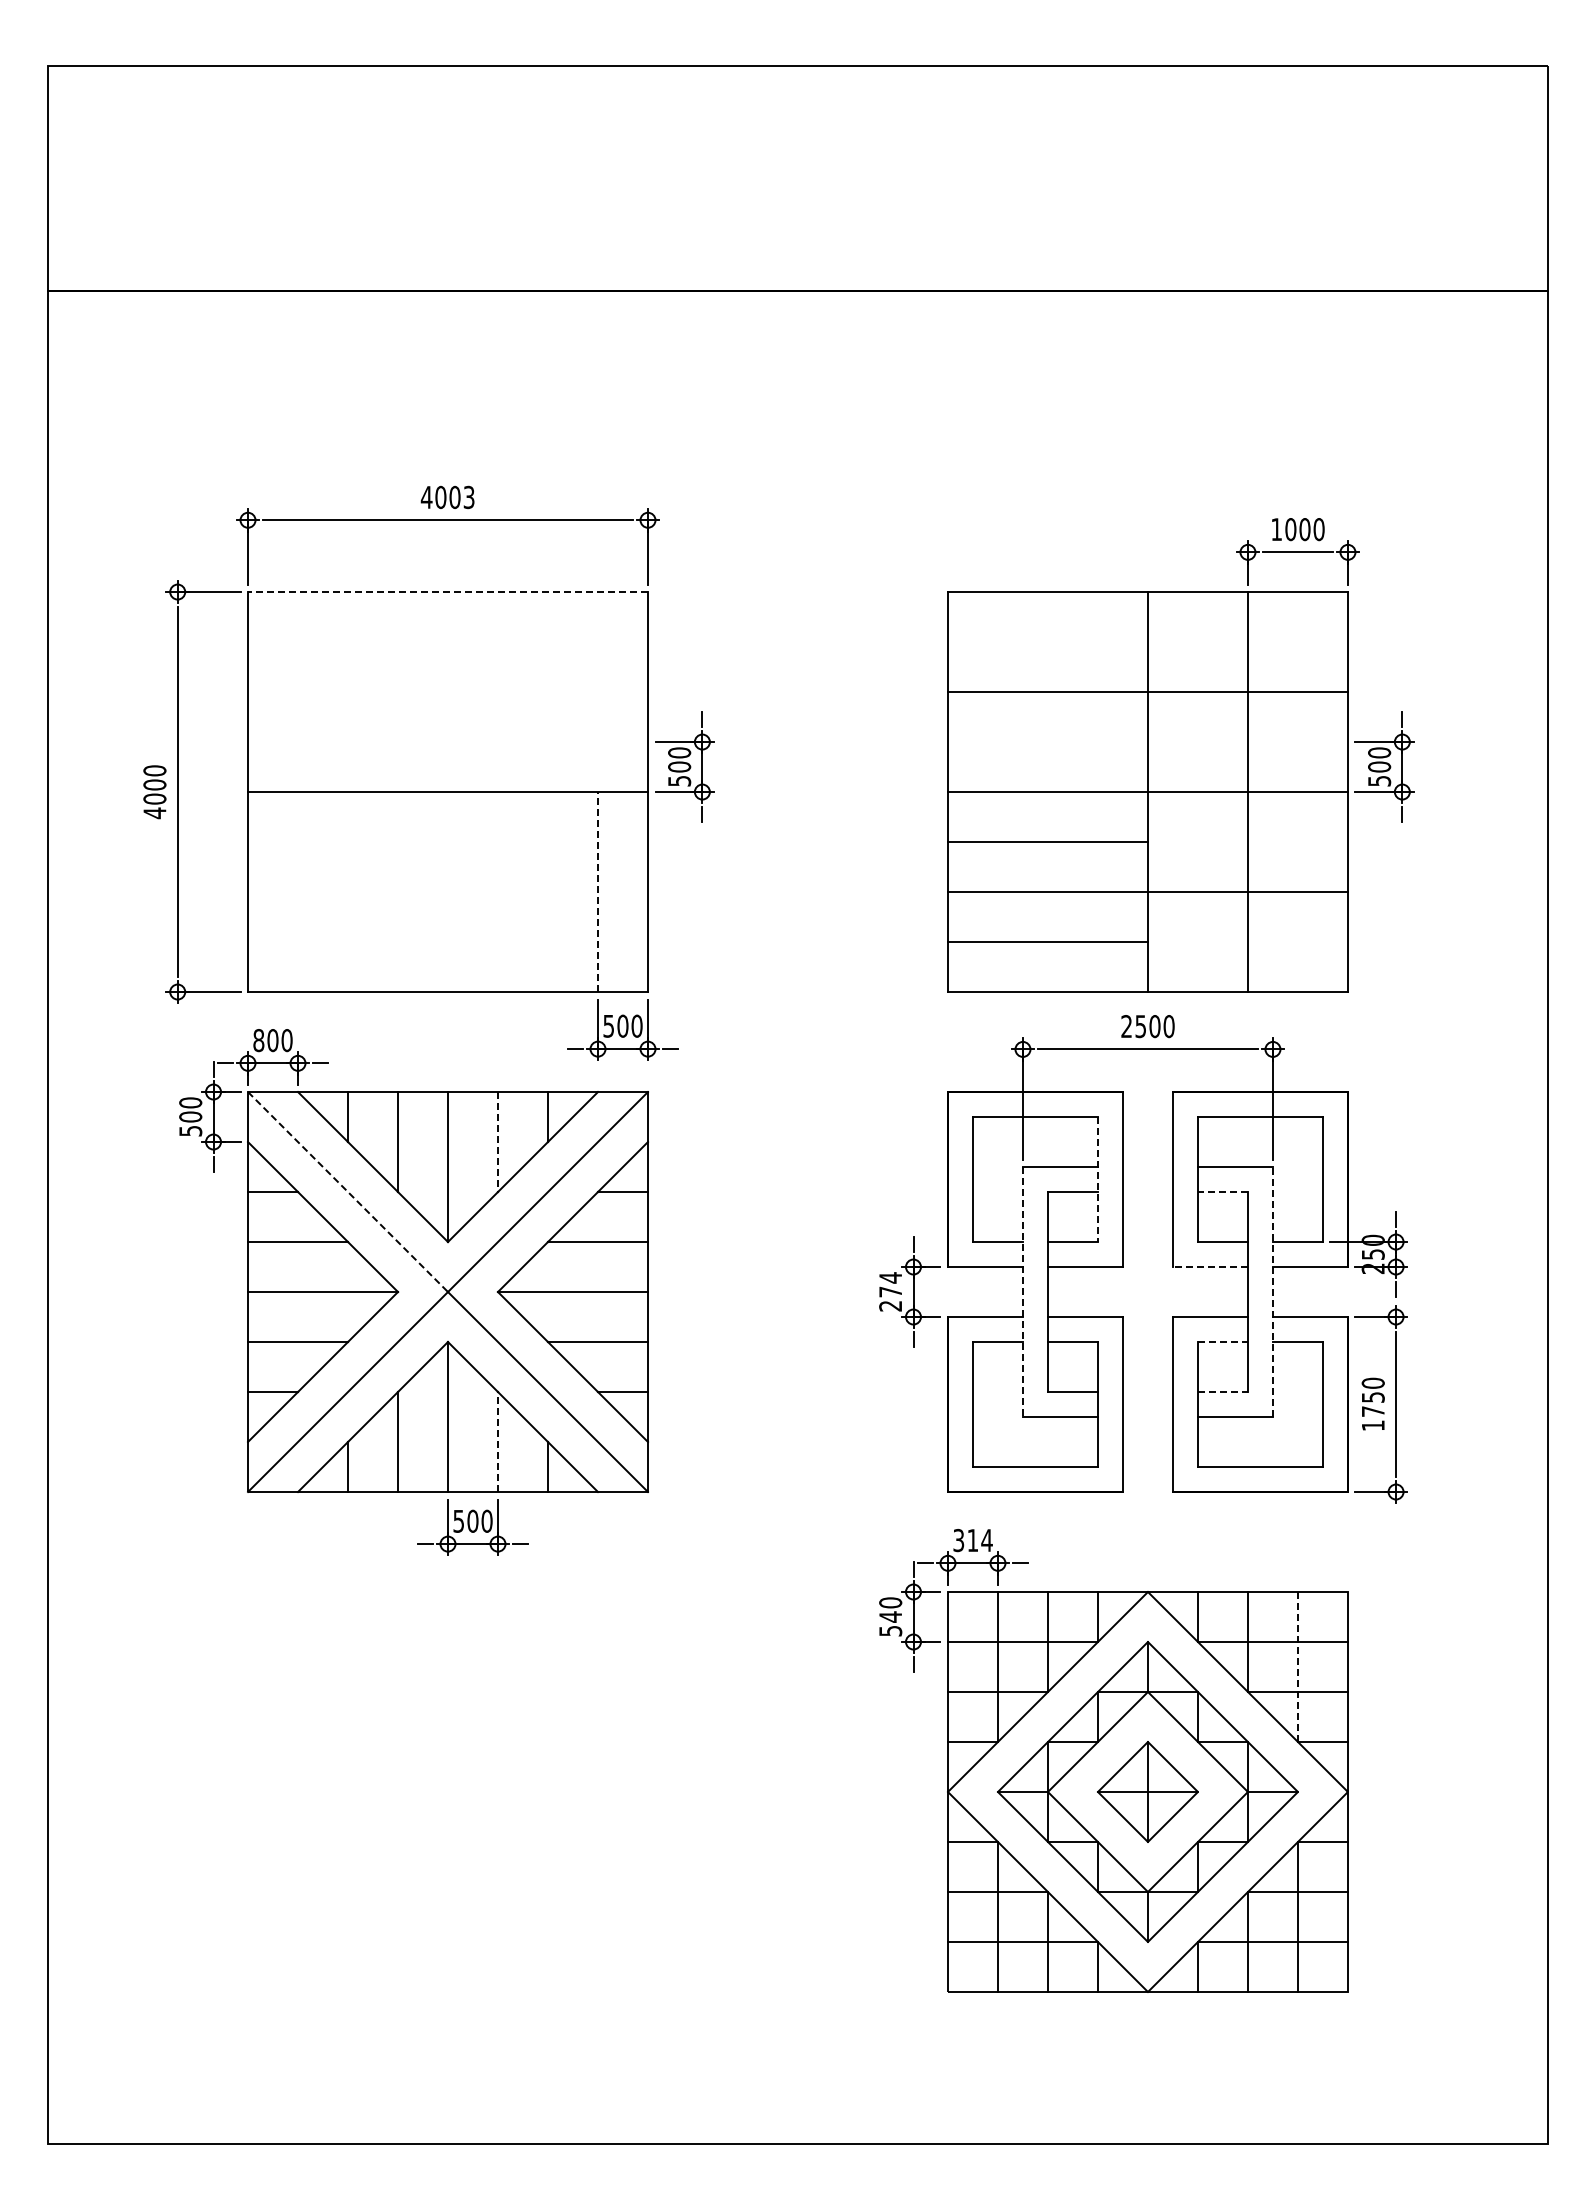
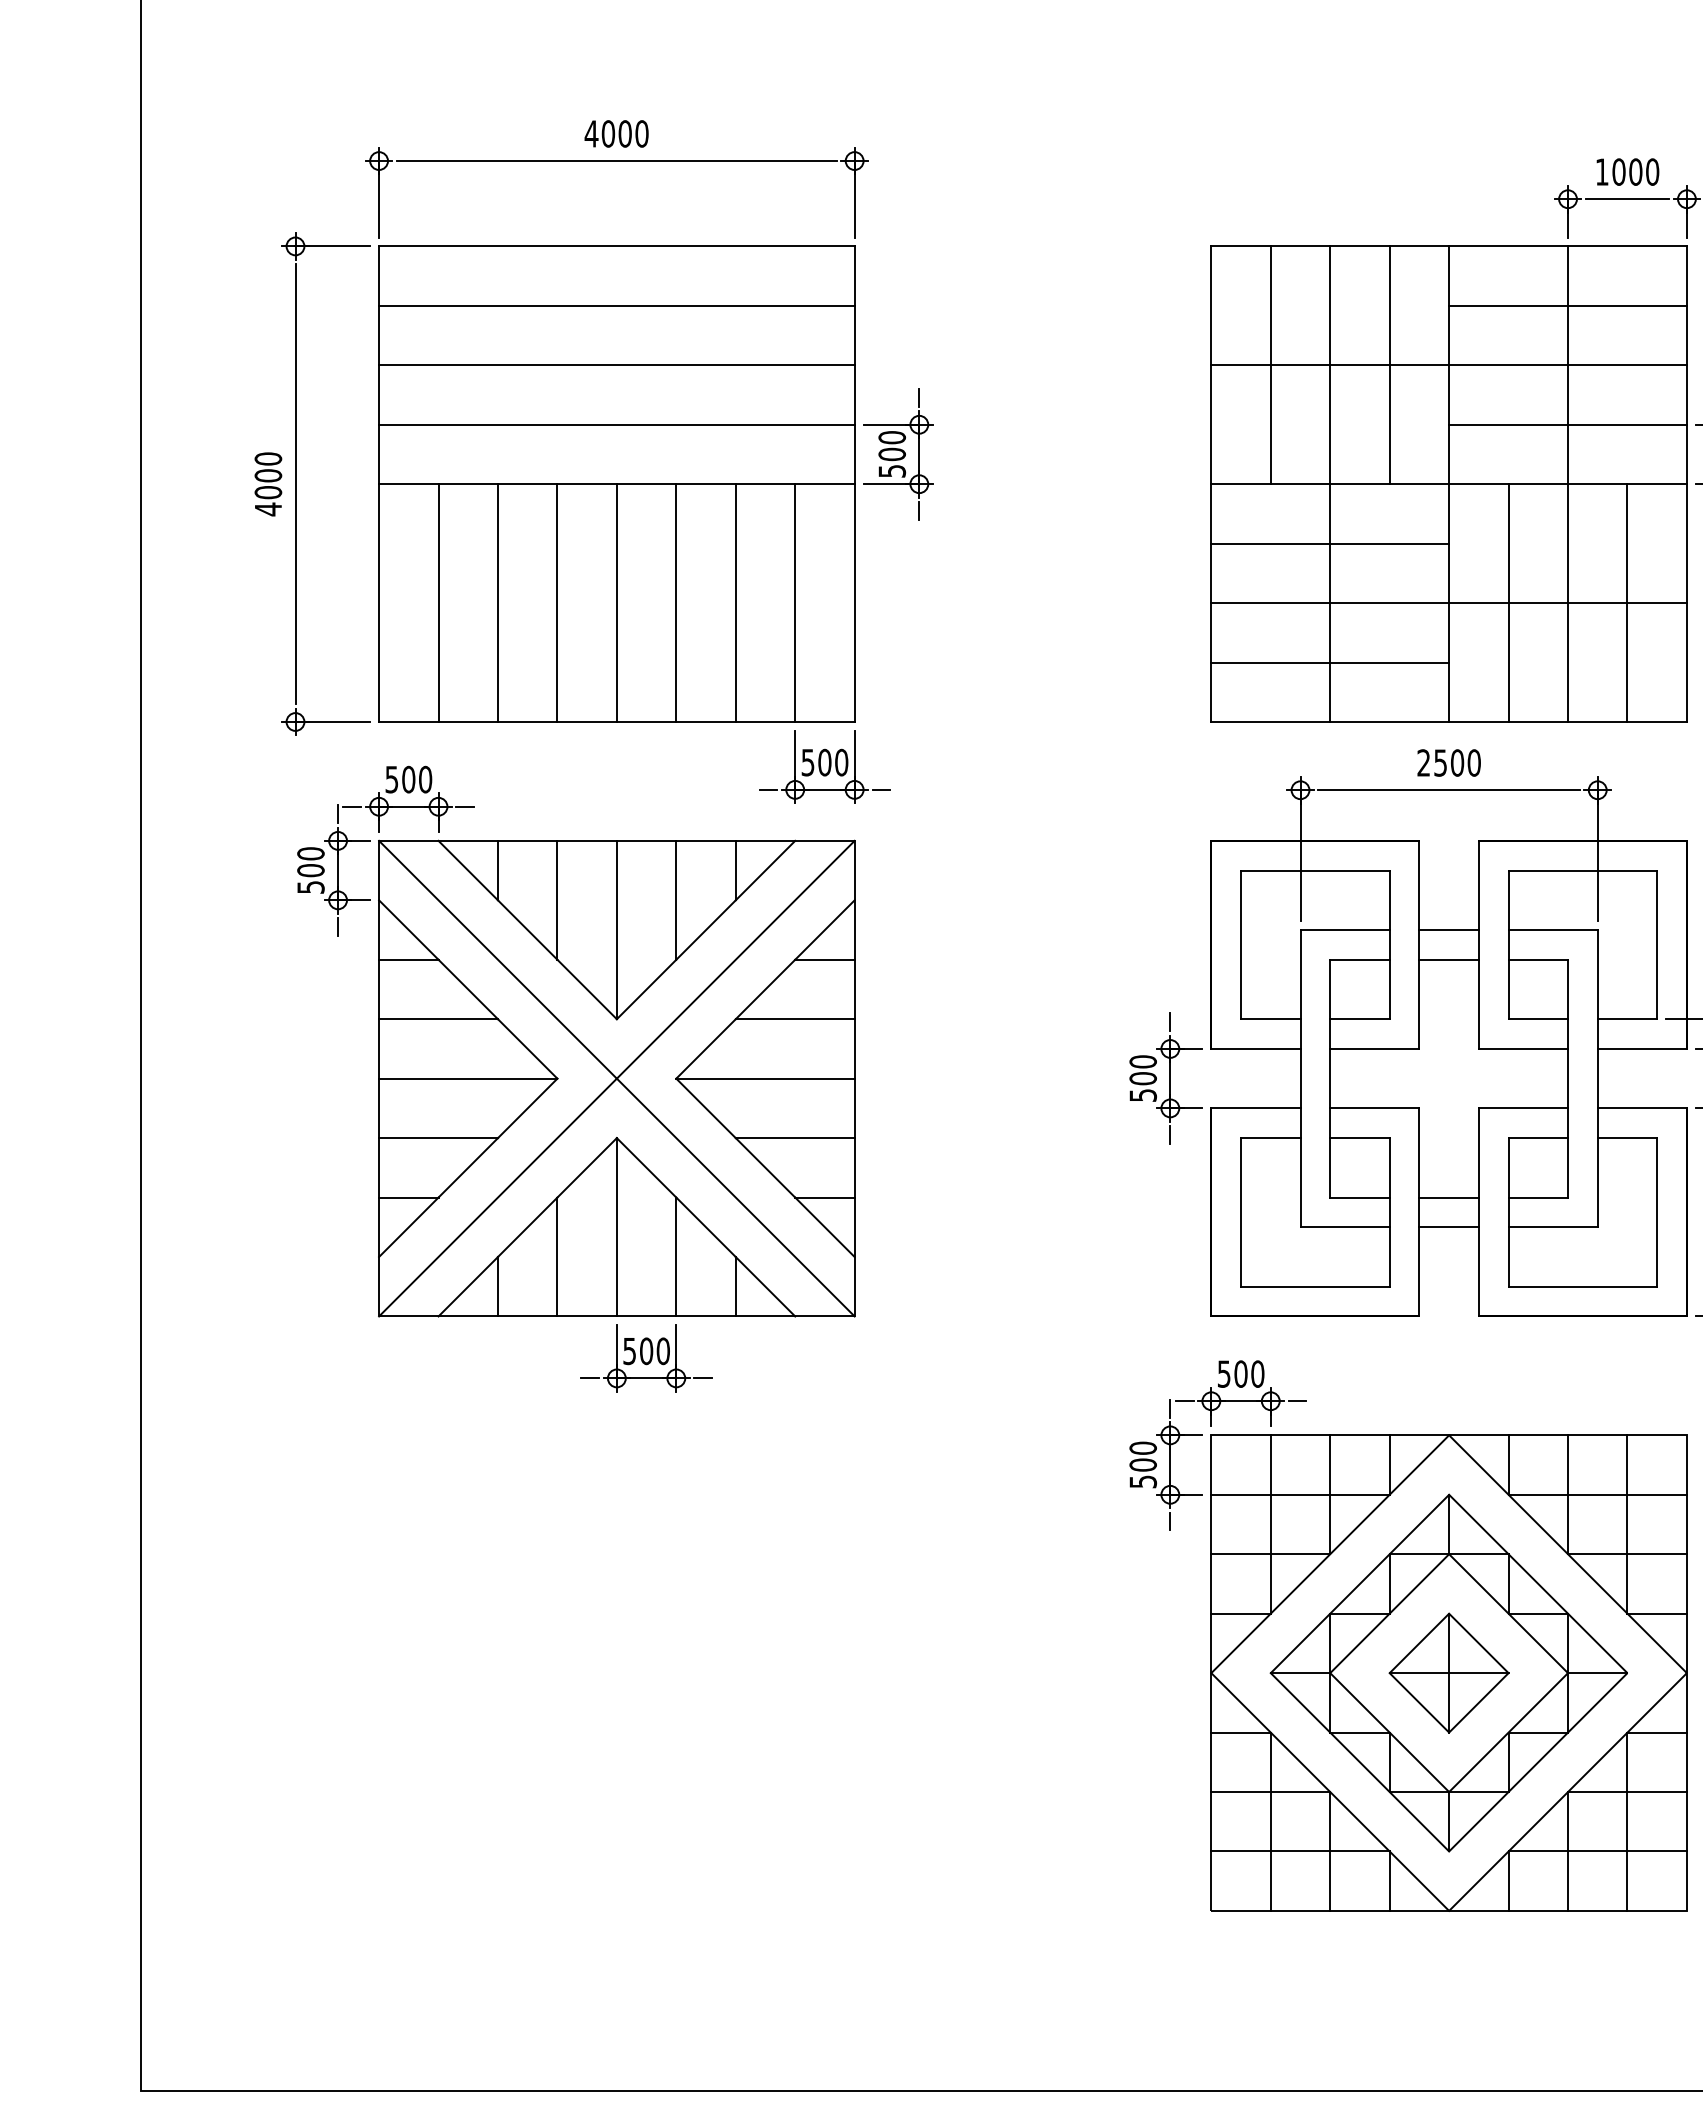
text: (468, 497) -> (641, 133), 4003 -> 4000
line: (448, 592) -> (617, 246), dashed -> solid
line: (448, 642) -> (617, 306), added
line: (1247, 642) -> (1567, 306), added
line: (448, 692) -> (617, 365), added
line: (997, 692) -> (1270, 365), added
line: (1097, 692) -> (1389, 365), added
line: (448, 742) -> (617, 425), added
line: (1247, 742) -> (1567, 425), added
line: (1047, 792) -> (1329, 484), added
line: (298, 892) -> (439, 603), added
line: (348, 892) -> (498, 603), added
line: (398, 892) -> (558, 603), added
line: (448, 892) -> (617, 603), added
line: (498, 892) -> (676, 603), added
line: (548, 892) -> (736, 603), added
line: (598, 892) -> (795, 603), dashed -> solid
line: (1197, 892) -> (1508, 603), added
line: (1297, 892) -> (1626, 603), added
text: (258, 1040) -> (391, 779), 800 -> 500
line: (498, 1142) -> (676, 900), dashed -> solid
line: (1147, 1167) -> (1448, 930), added
line: (1097, 1180) -> (1389, 946), dashed -> solid
line: (348, 1192) -> (498, 960), dashed -> solid
line: (1147, 1192) -> (1448, 960), added
line: (1222, 1192) -> (1537, 960), dashed -> solid
line: (1209, 1267) -> (1522, 1049), dashed -> solid
text: (890, 1291) -> (1142, 1078), 274 -> 500
line: (1022, 1292) -> (1299, 1079), dashed -> solid
line: (1272, 1292) -> (1597, 1079), dashed -> solid
line: (1222, 1342) -> (1537, 1138), dashed -> solid
line: (1147, 1392) -> (1448, 1198), added
line: (1222, 1392) -> (1537, 1198), dashed -> solid
line: (1147, 1417) -> (1448, 1227), added
line: (498, 1442) -> (676, 1257), dashed -> solid
text: (973, 1540) -> (1241, 1374), 314 -> 500
text: (890, 1616) -> (1142, 1464), 540 -> 500
line: (1297, 1667) -> (1626, 1525), dashed -> solid

